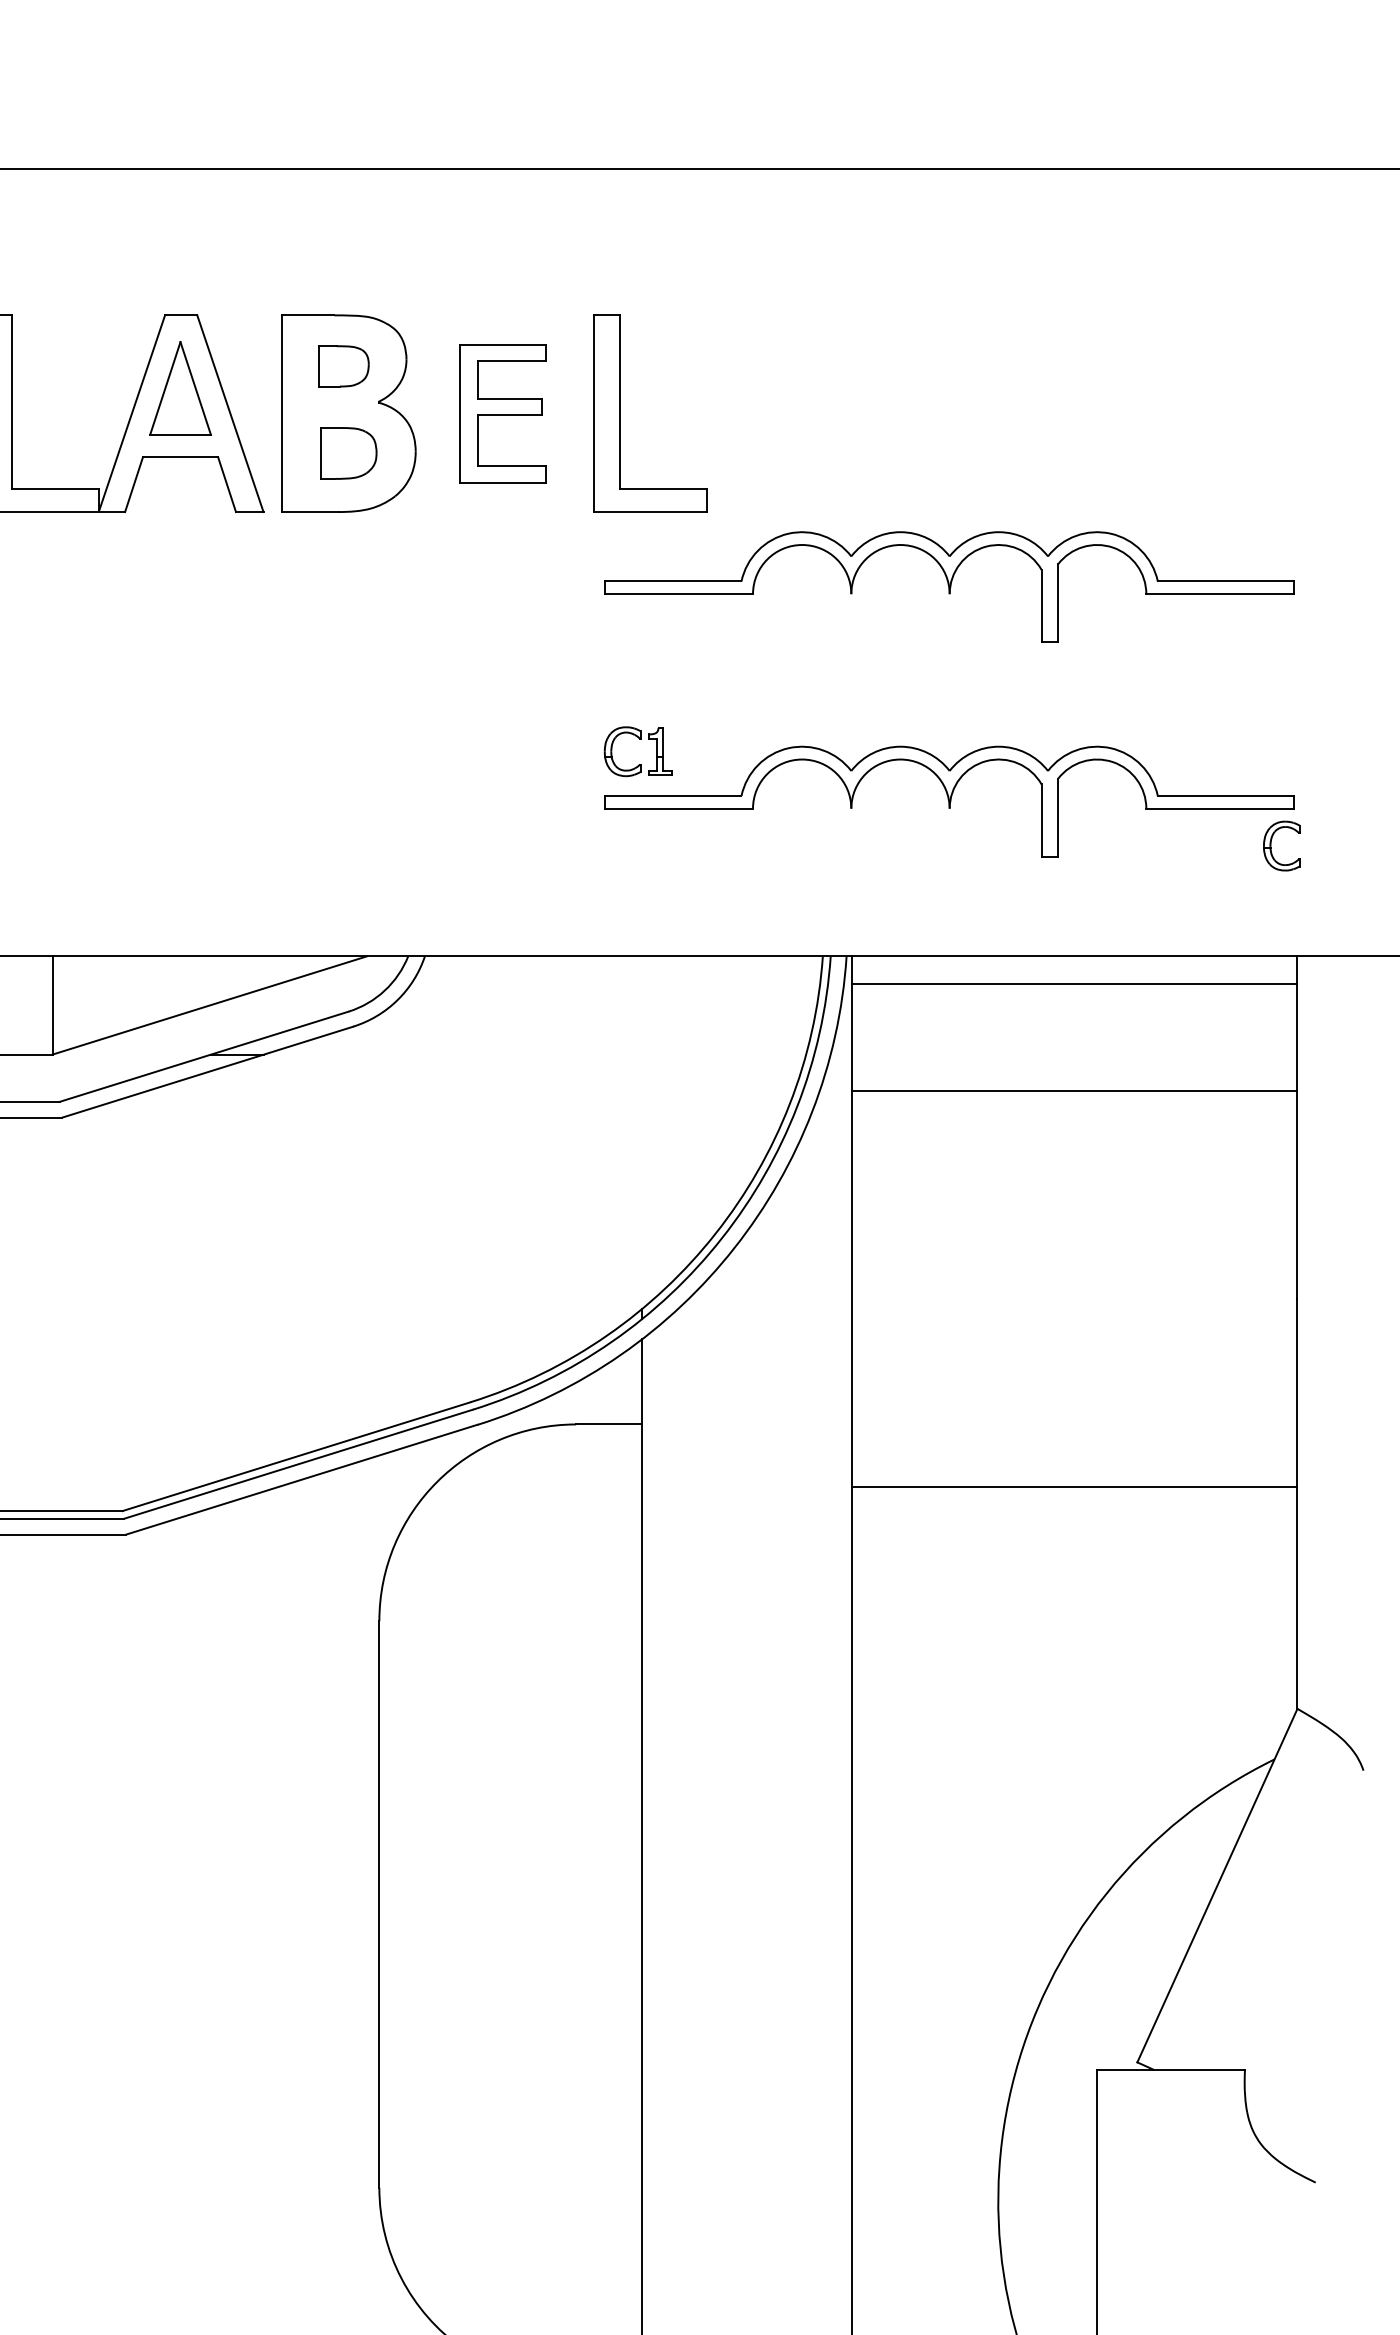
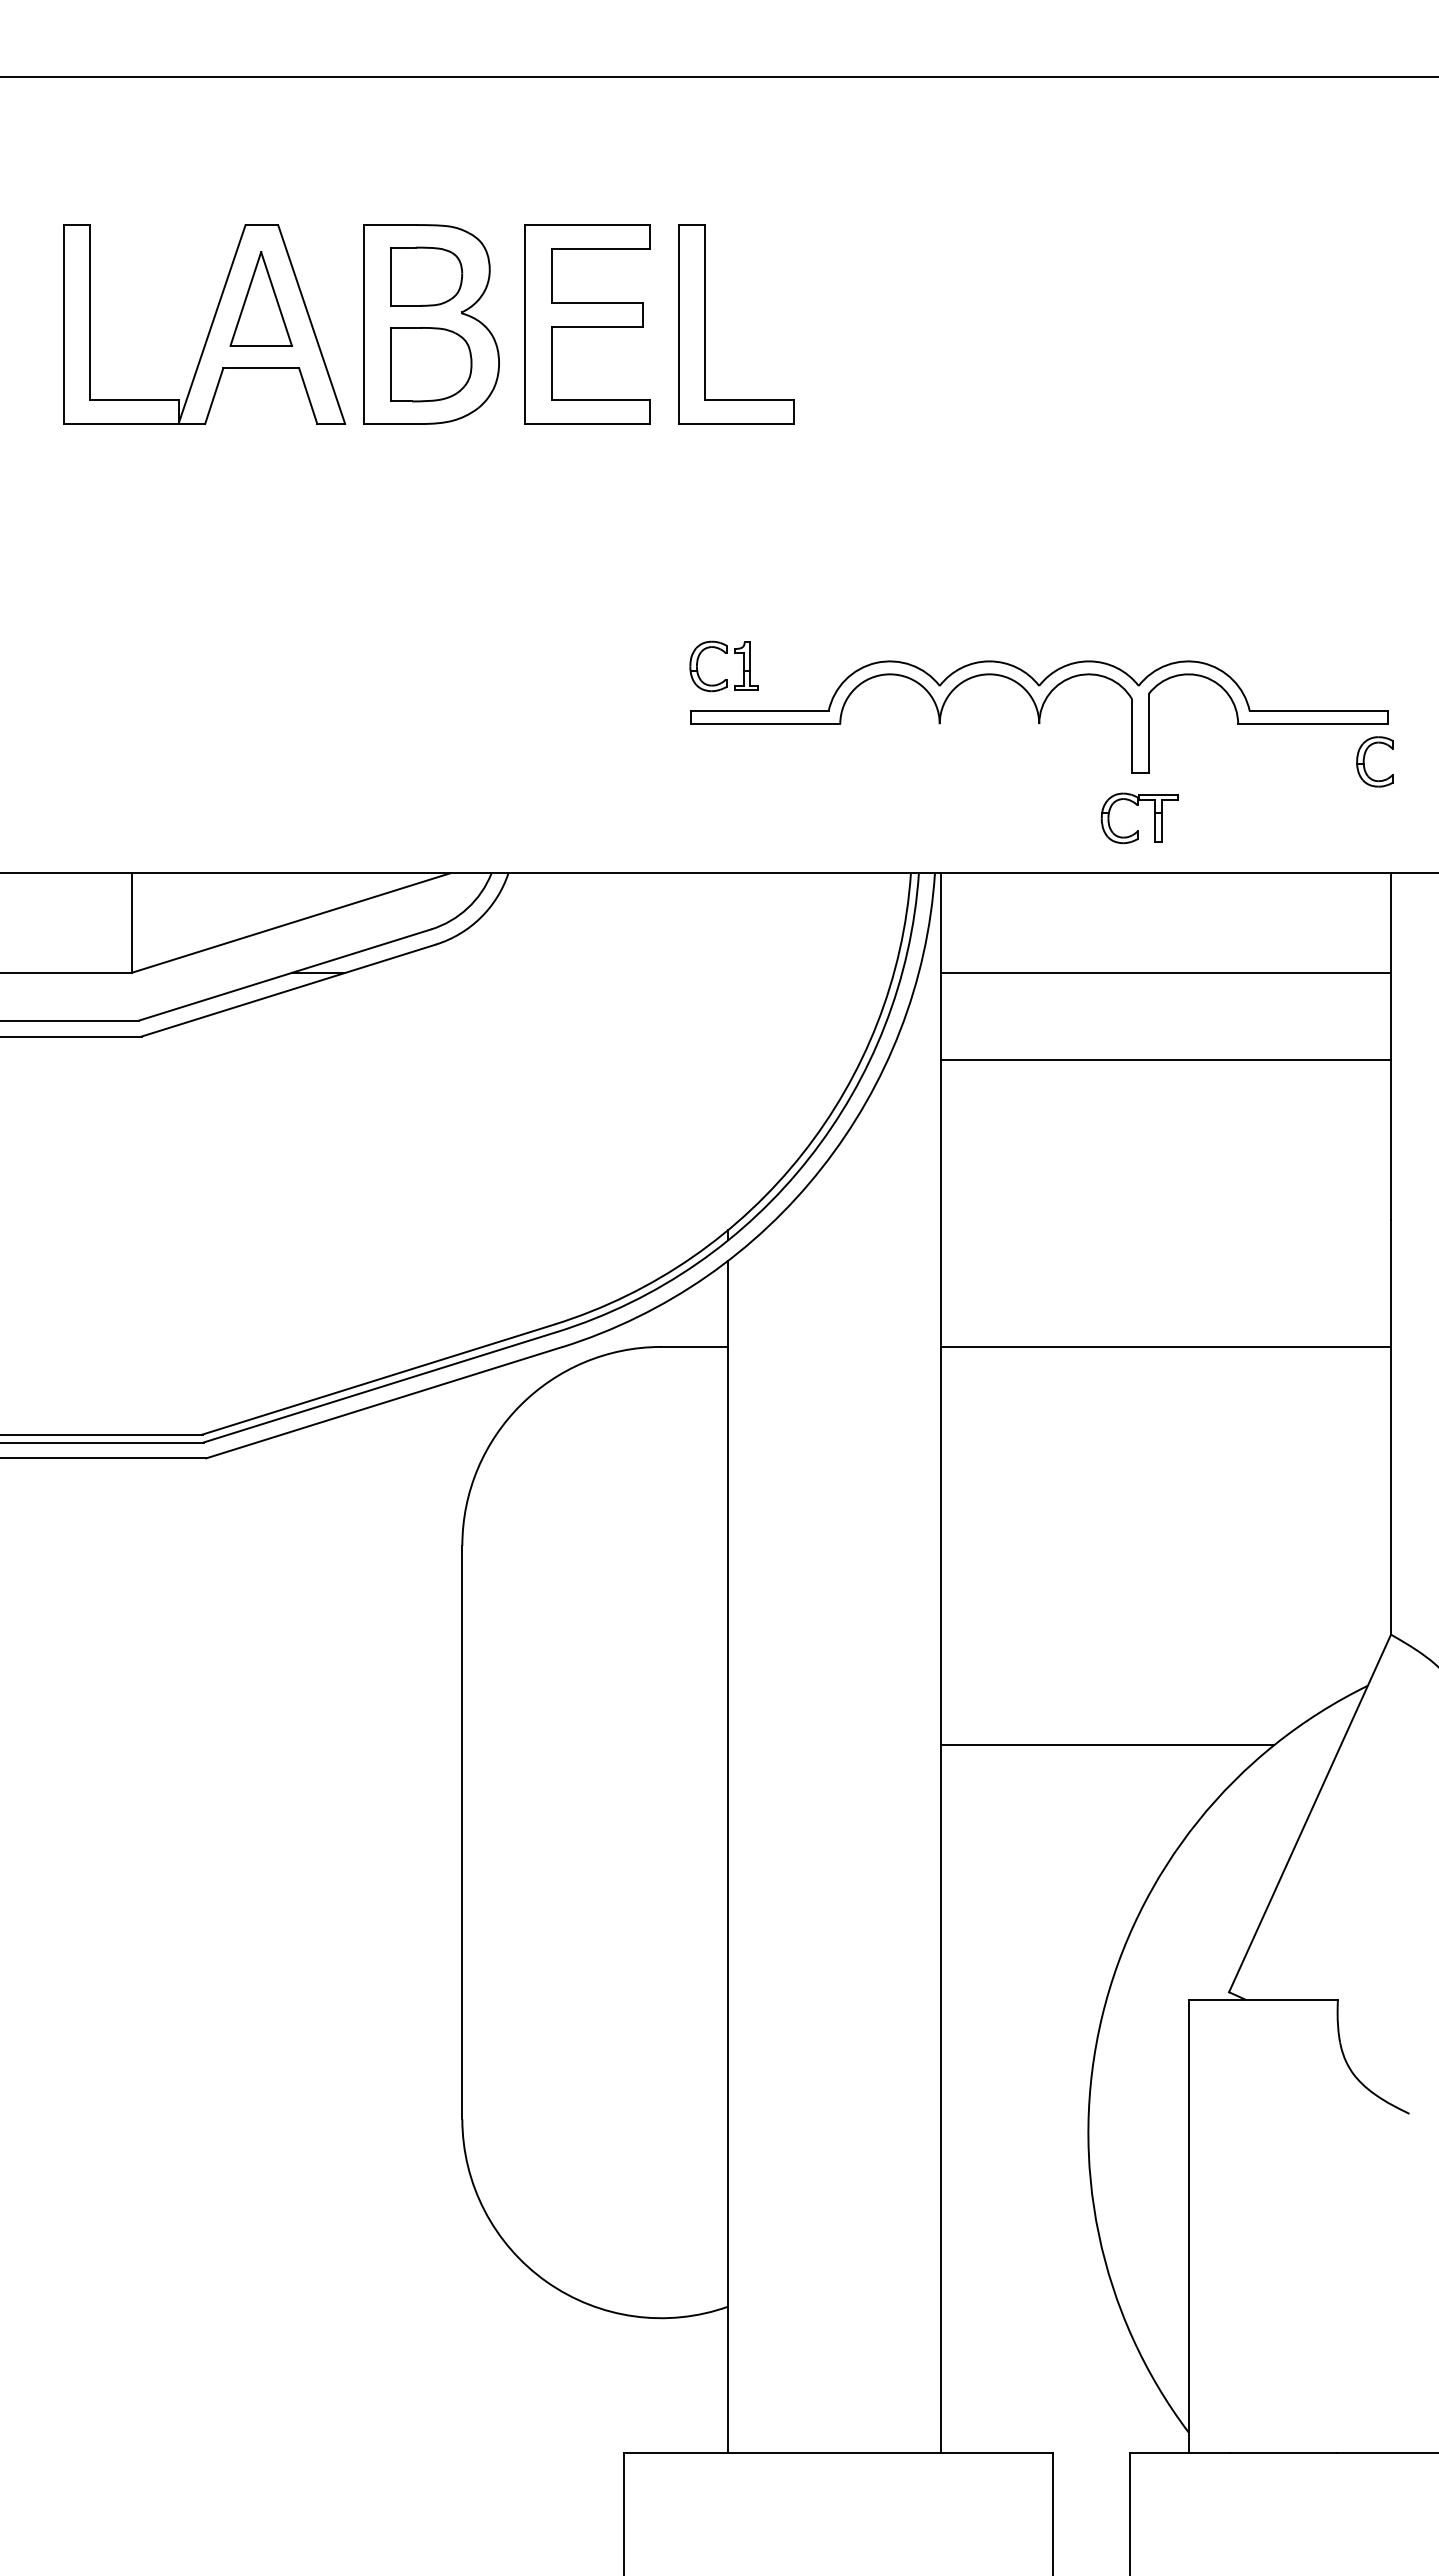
part: (343, 366) -> (426, 276), size x1.43
part: (503, 413) -> (587, 324), size x1.43
part: (348, 453) -> (431, 364), size x1.43
part: (949, 586) -> (1039, 499), removed
part: (1047, 913) -> (1138, 830), added
line: (1074, 984) -> (1165, 972), moved
line: (1074, 1090) -> (1165, 1060), moved
line: (1074, 1486) -> (1165, 1346), moved
line: (1017, 1817) -> (1107, 1744), added

